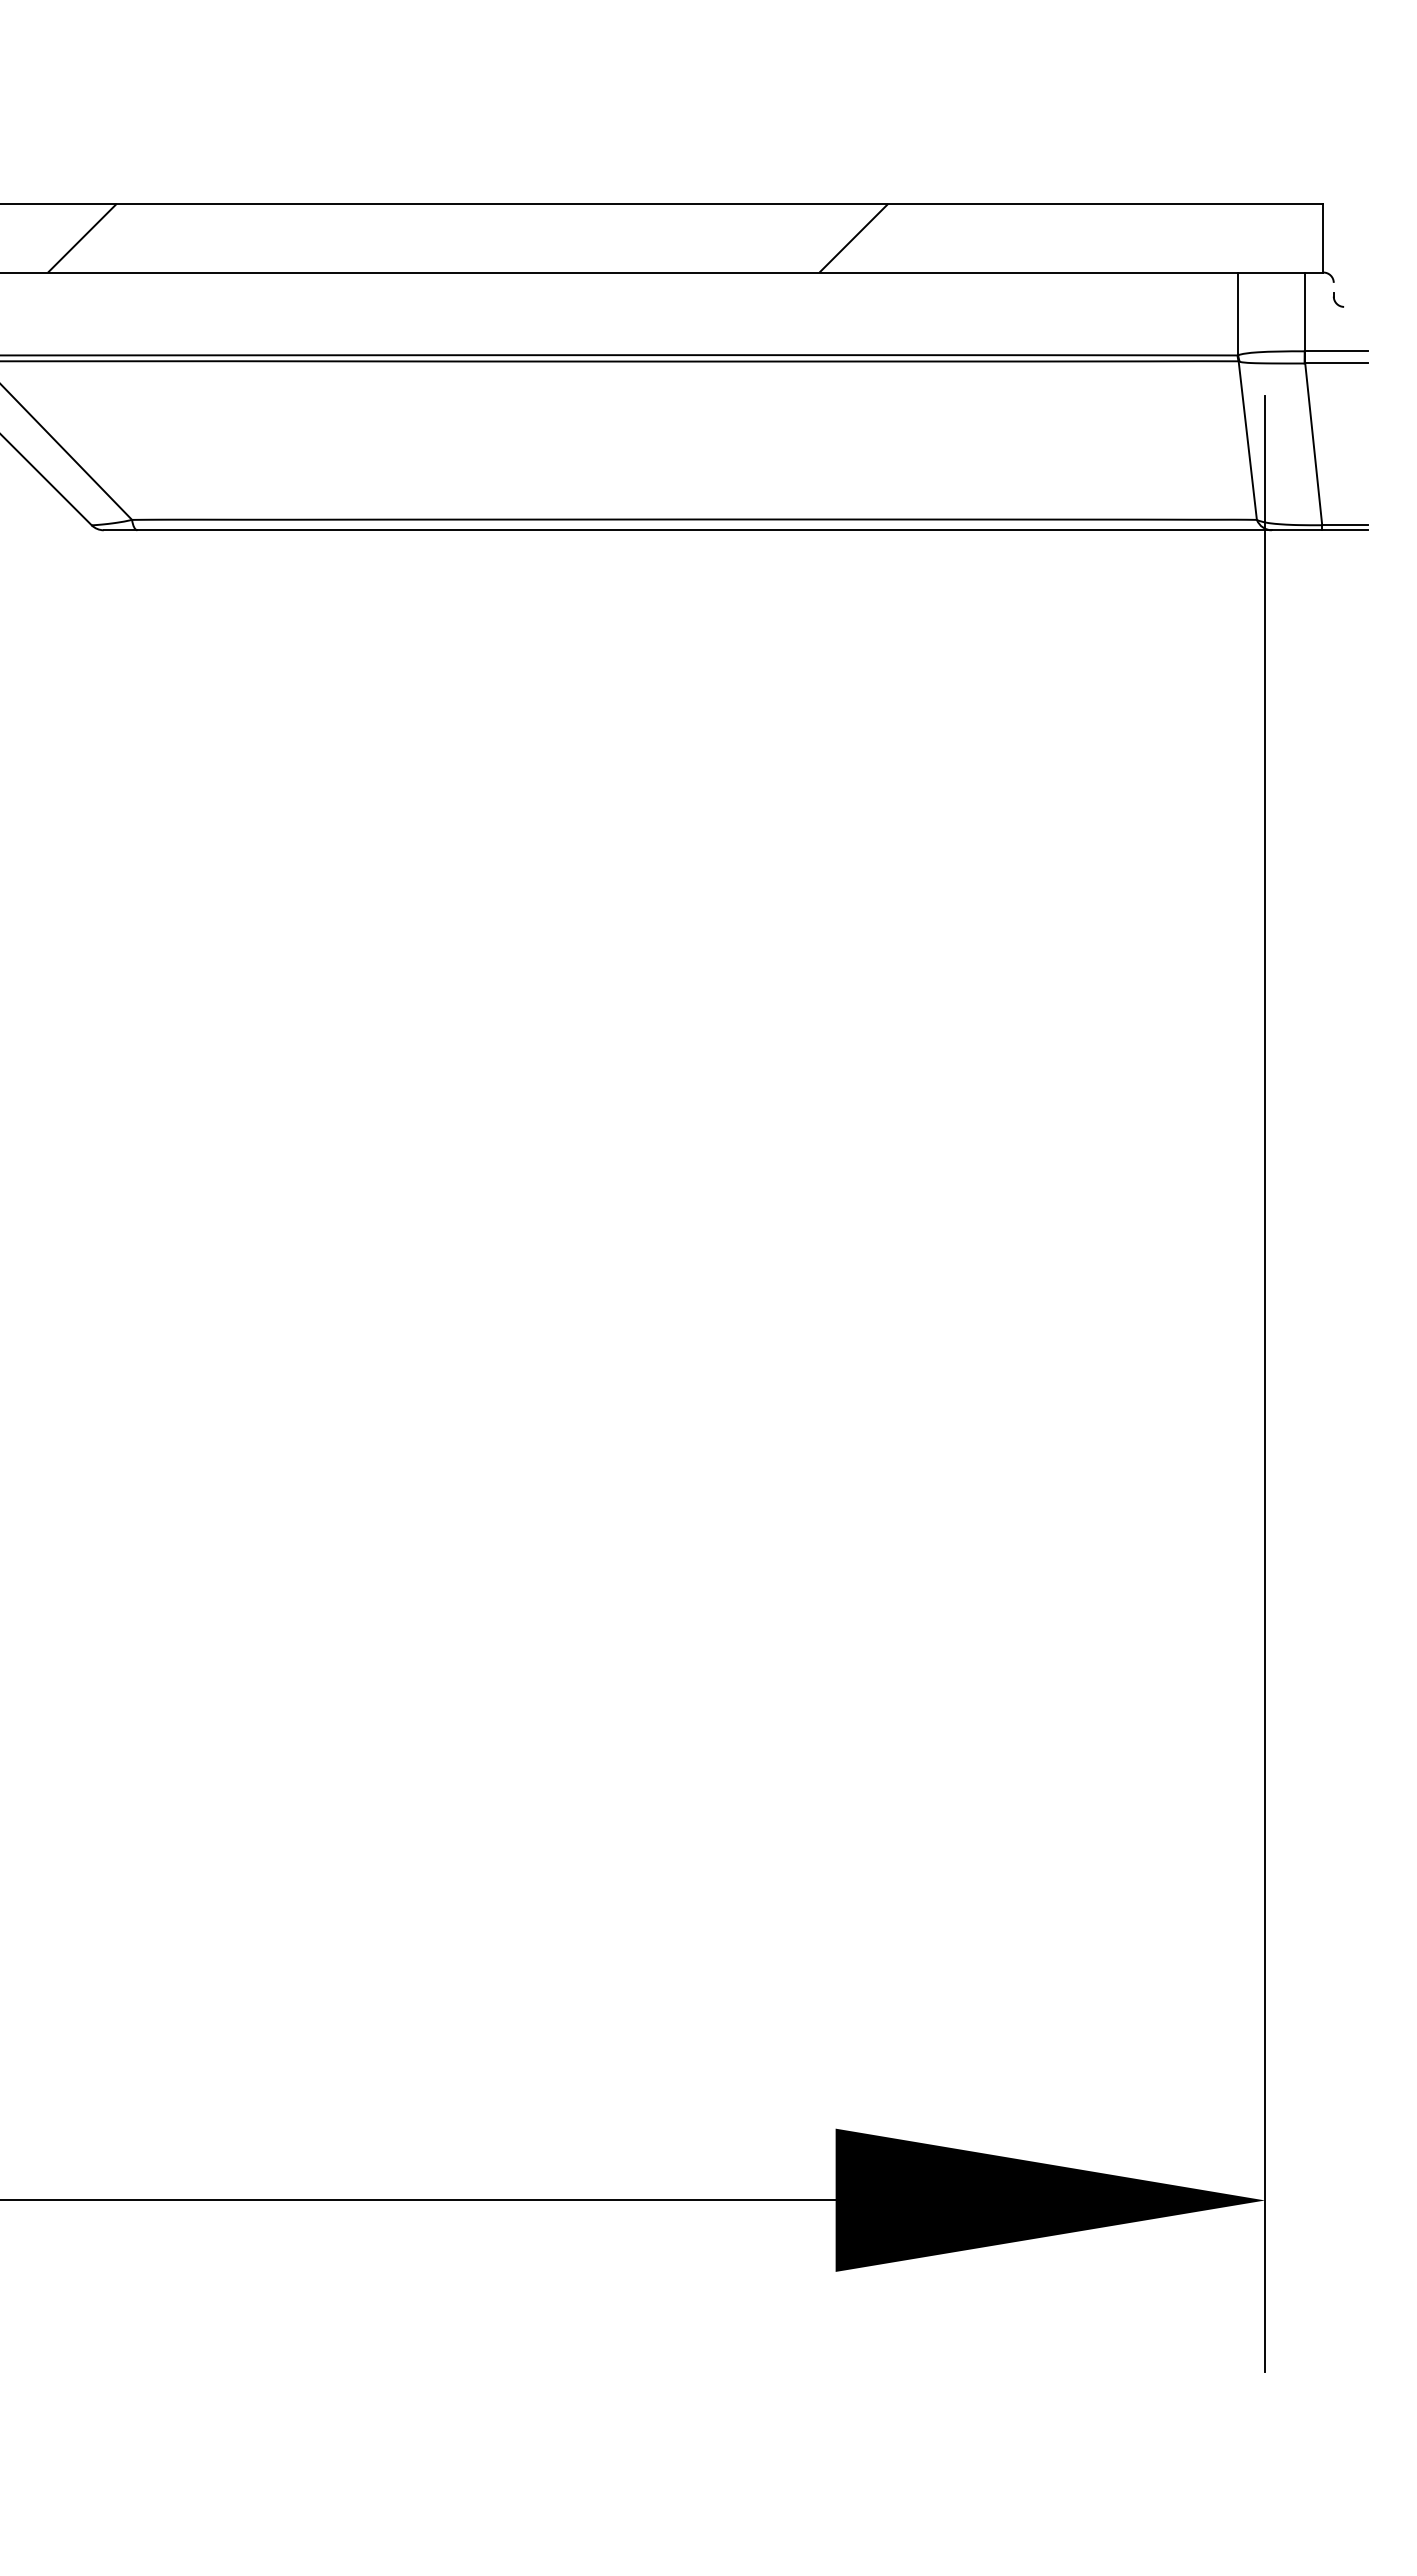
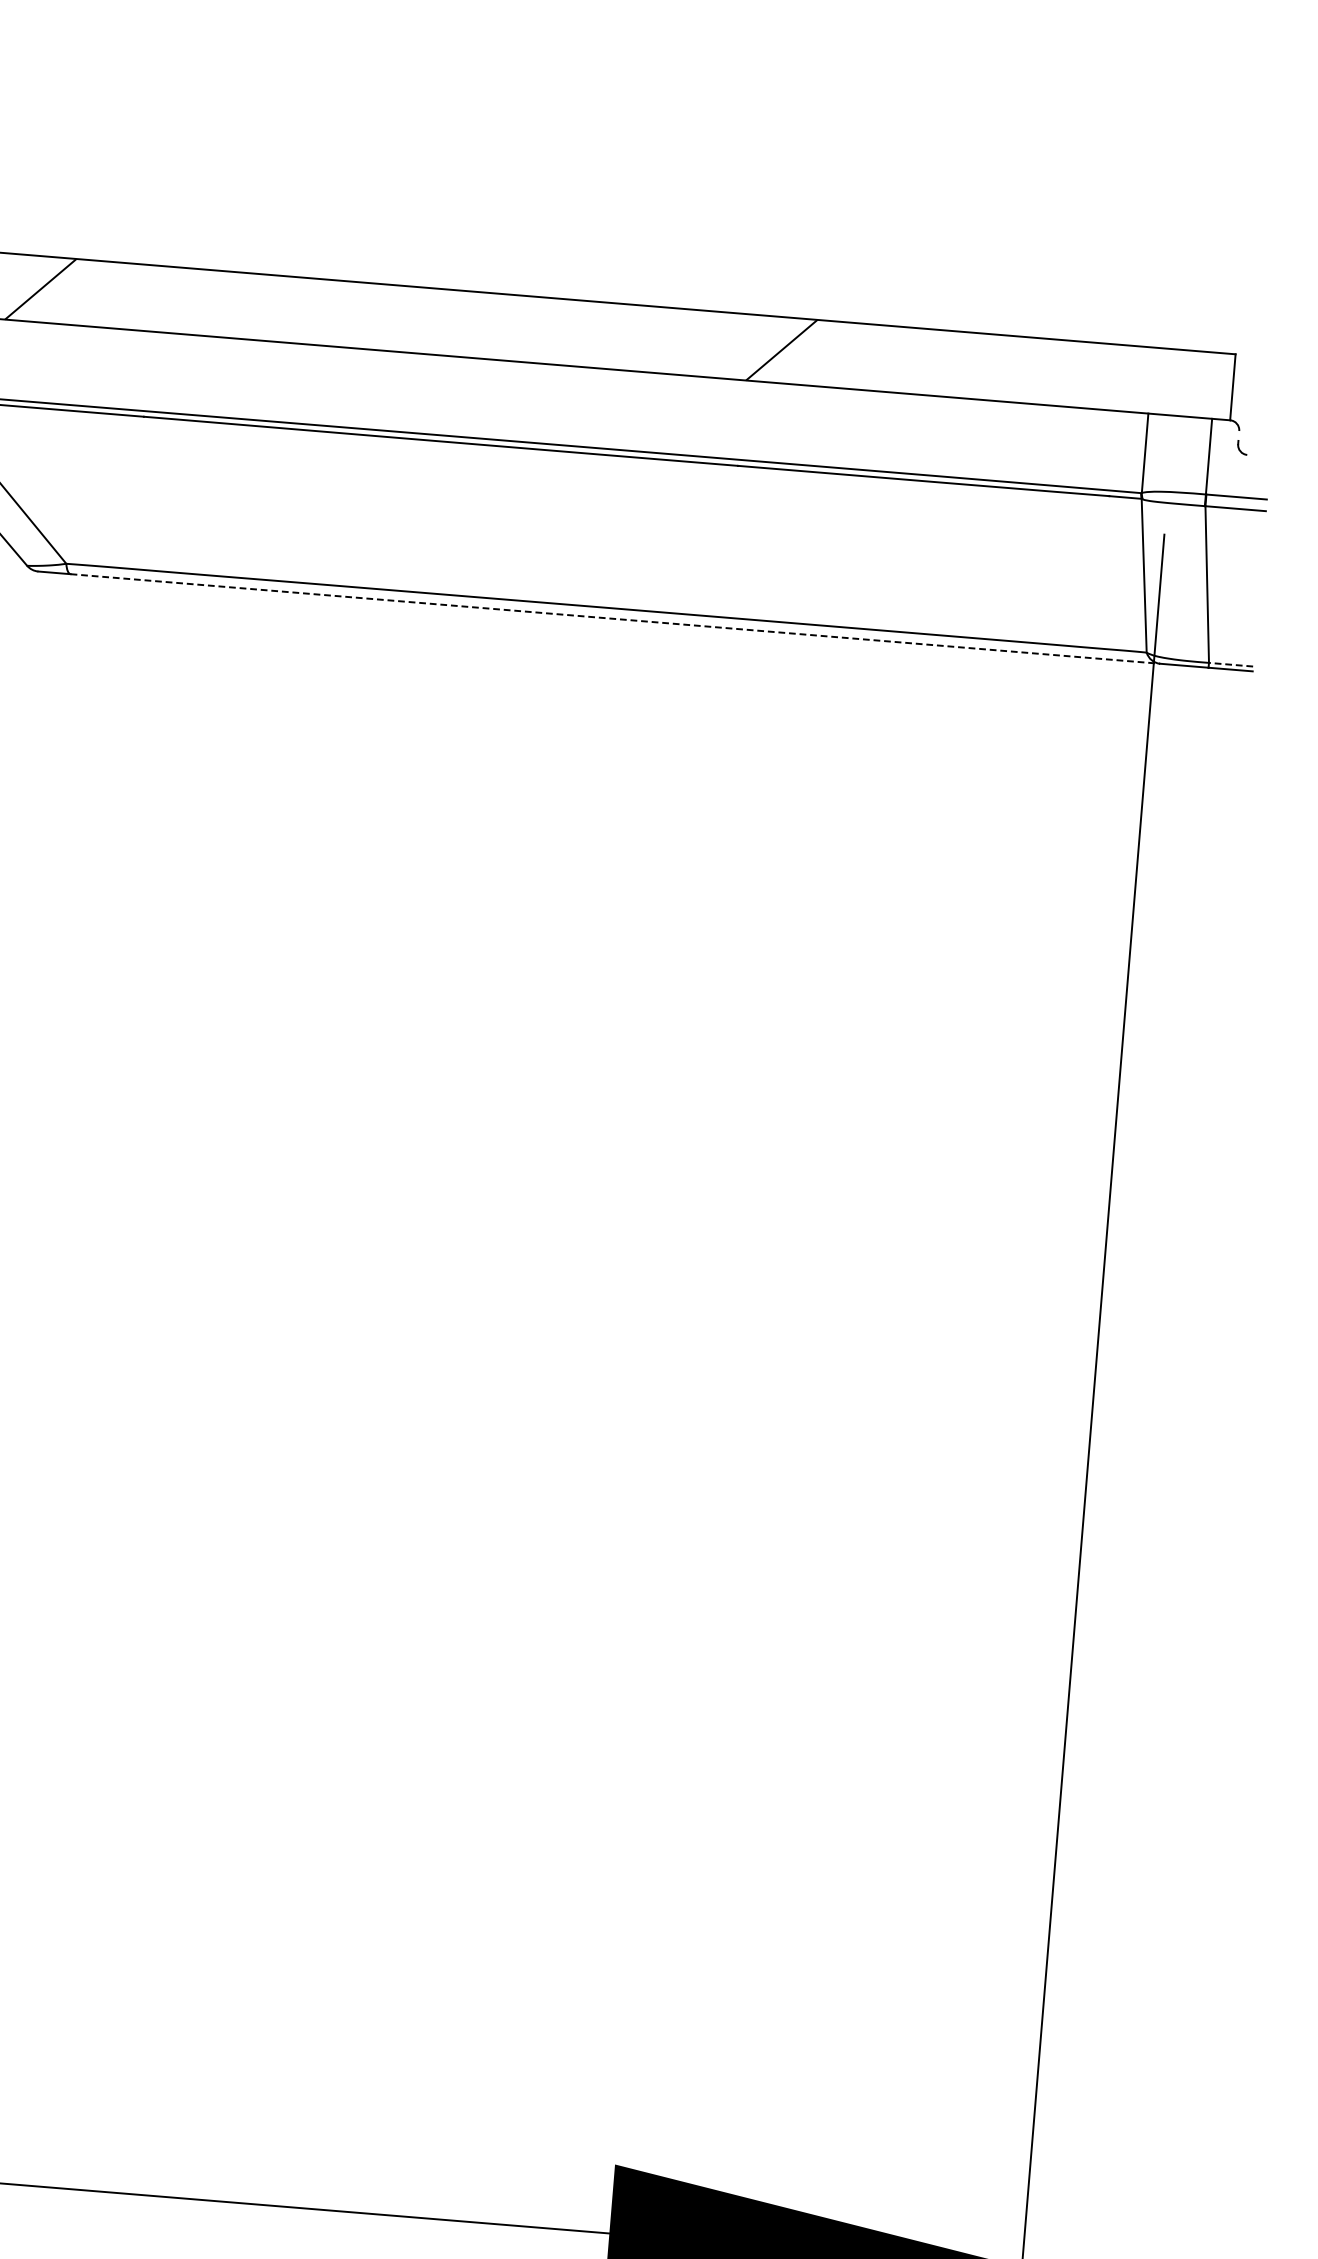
line: (1345, 525) -> (1231, 664), solid -> dashed
line: (705, 530) -> (616, 619), solid -> dashed

